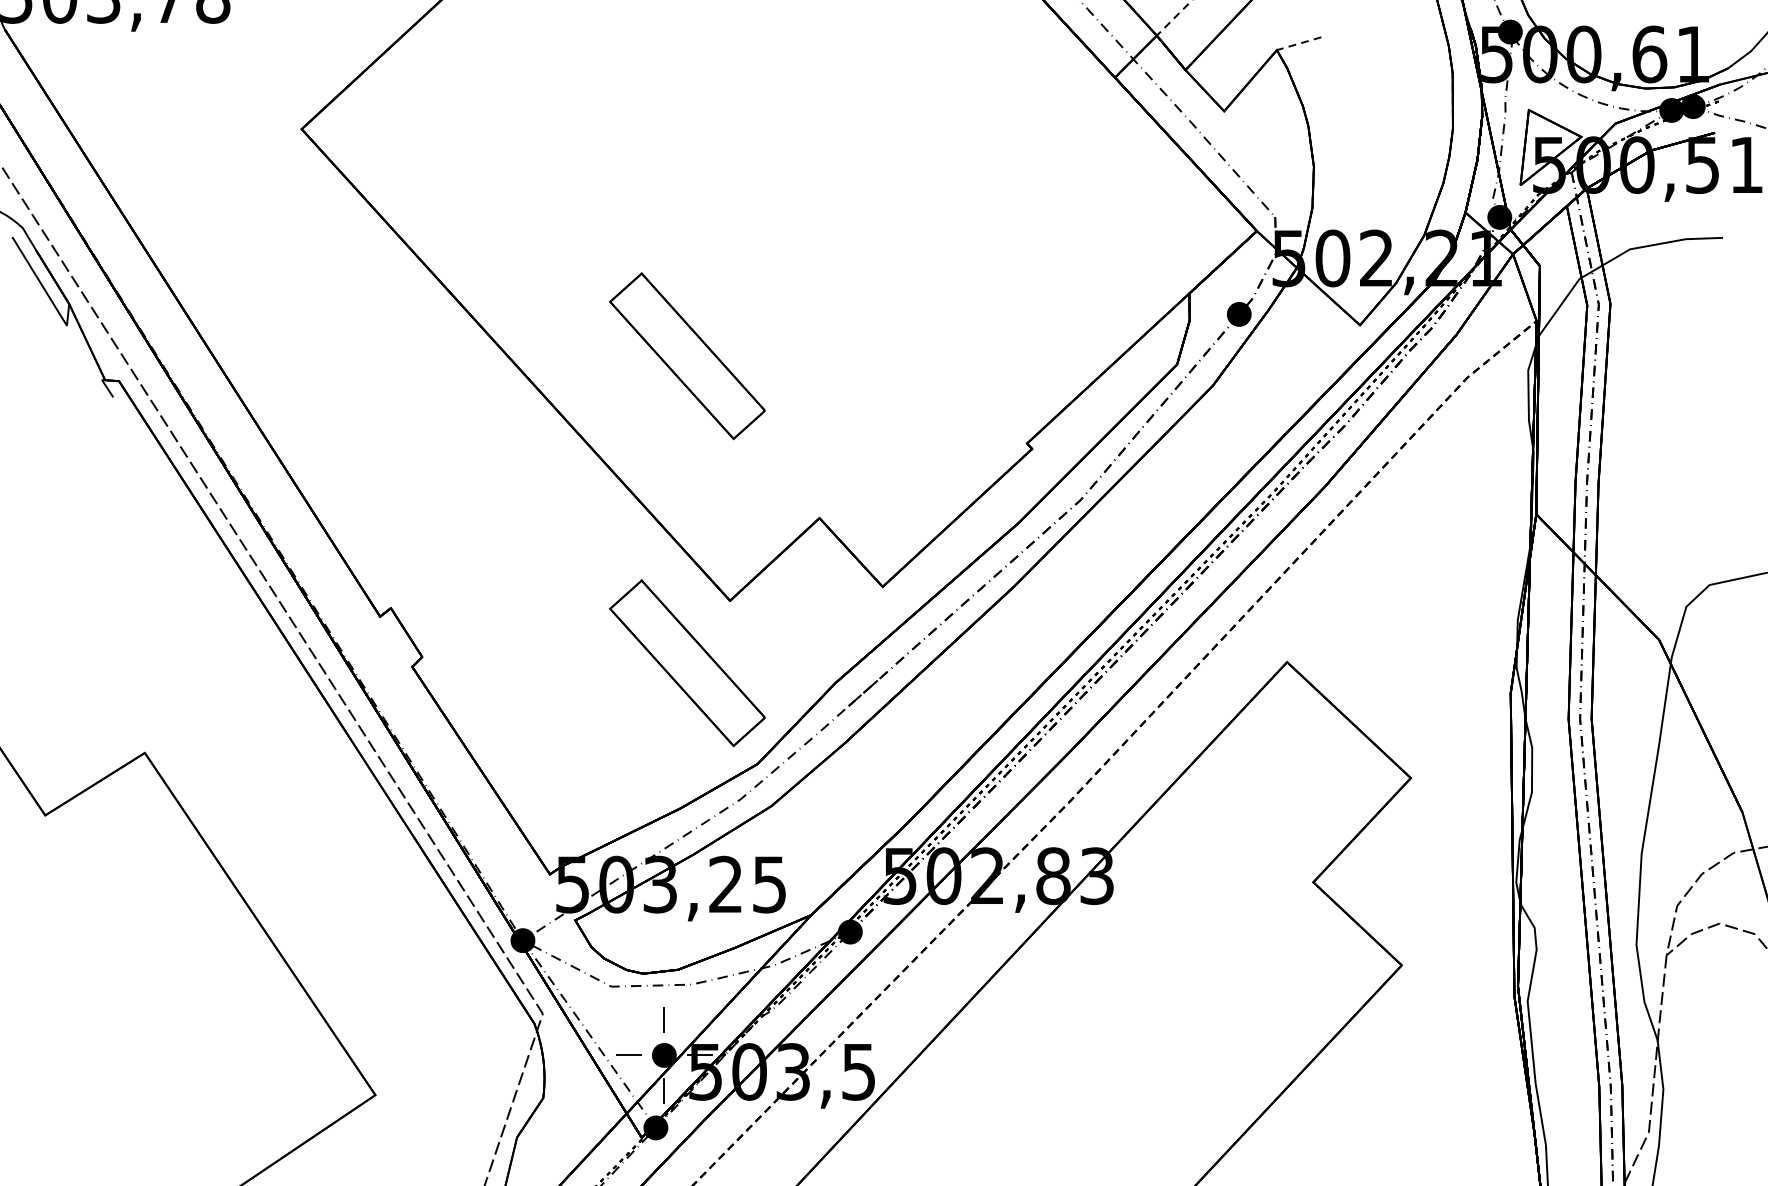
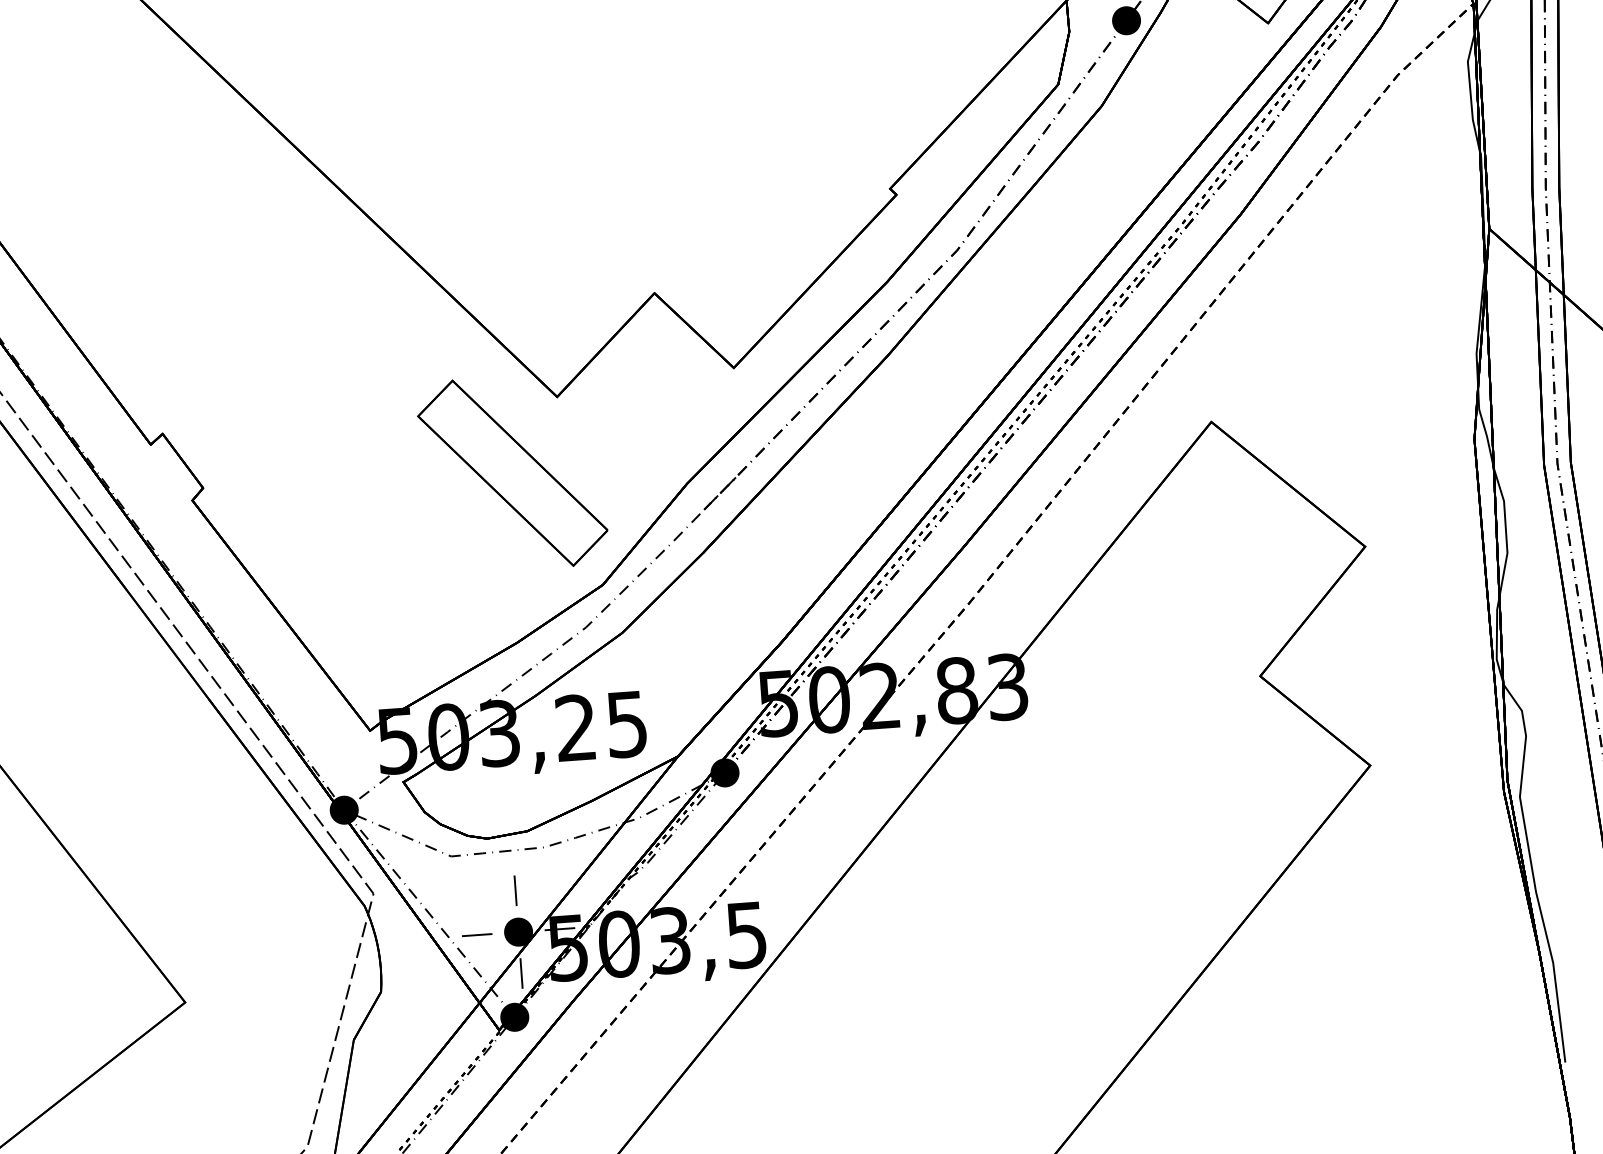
part: (687, 356) -> (487, 115), removed

